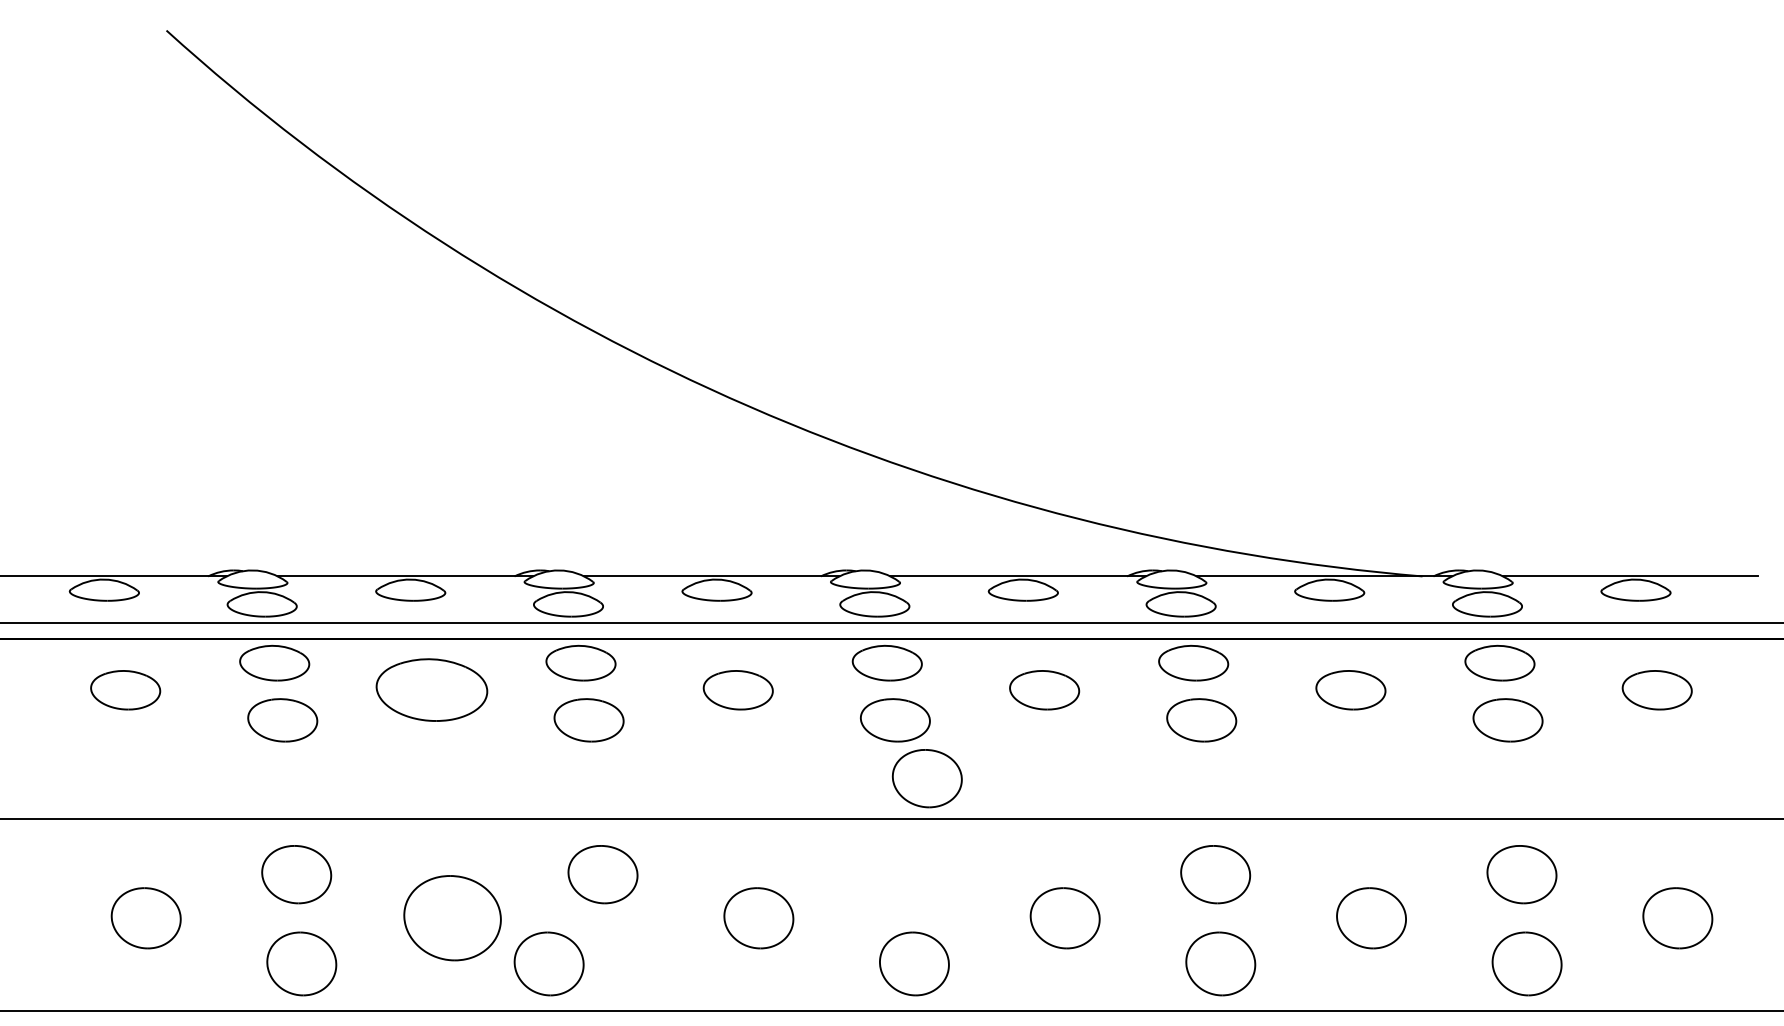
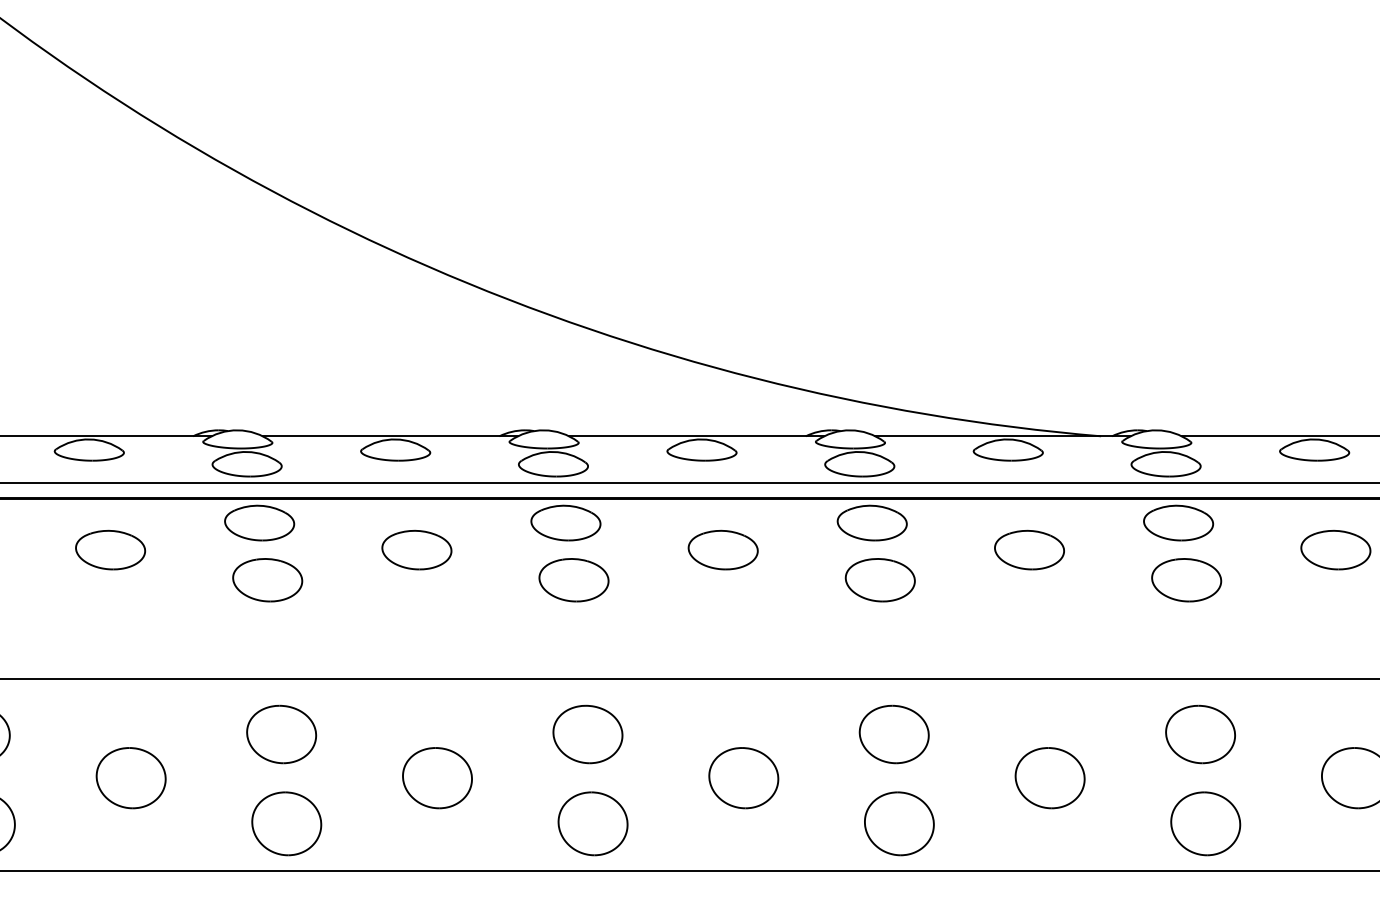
part: (431, 690) -> (110, 550), size x0.62
part: (926, 778) -> (587, 734), moved
part: (452, 918) -> (131, 778), size x0.71
part: (548, 963) -> (286, 823), moved

